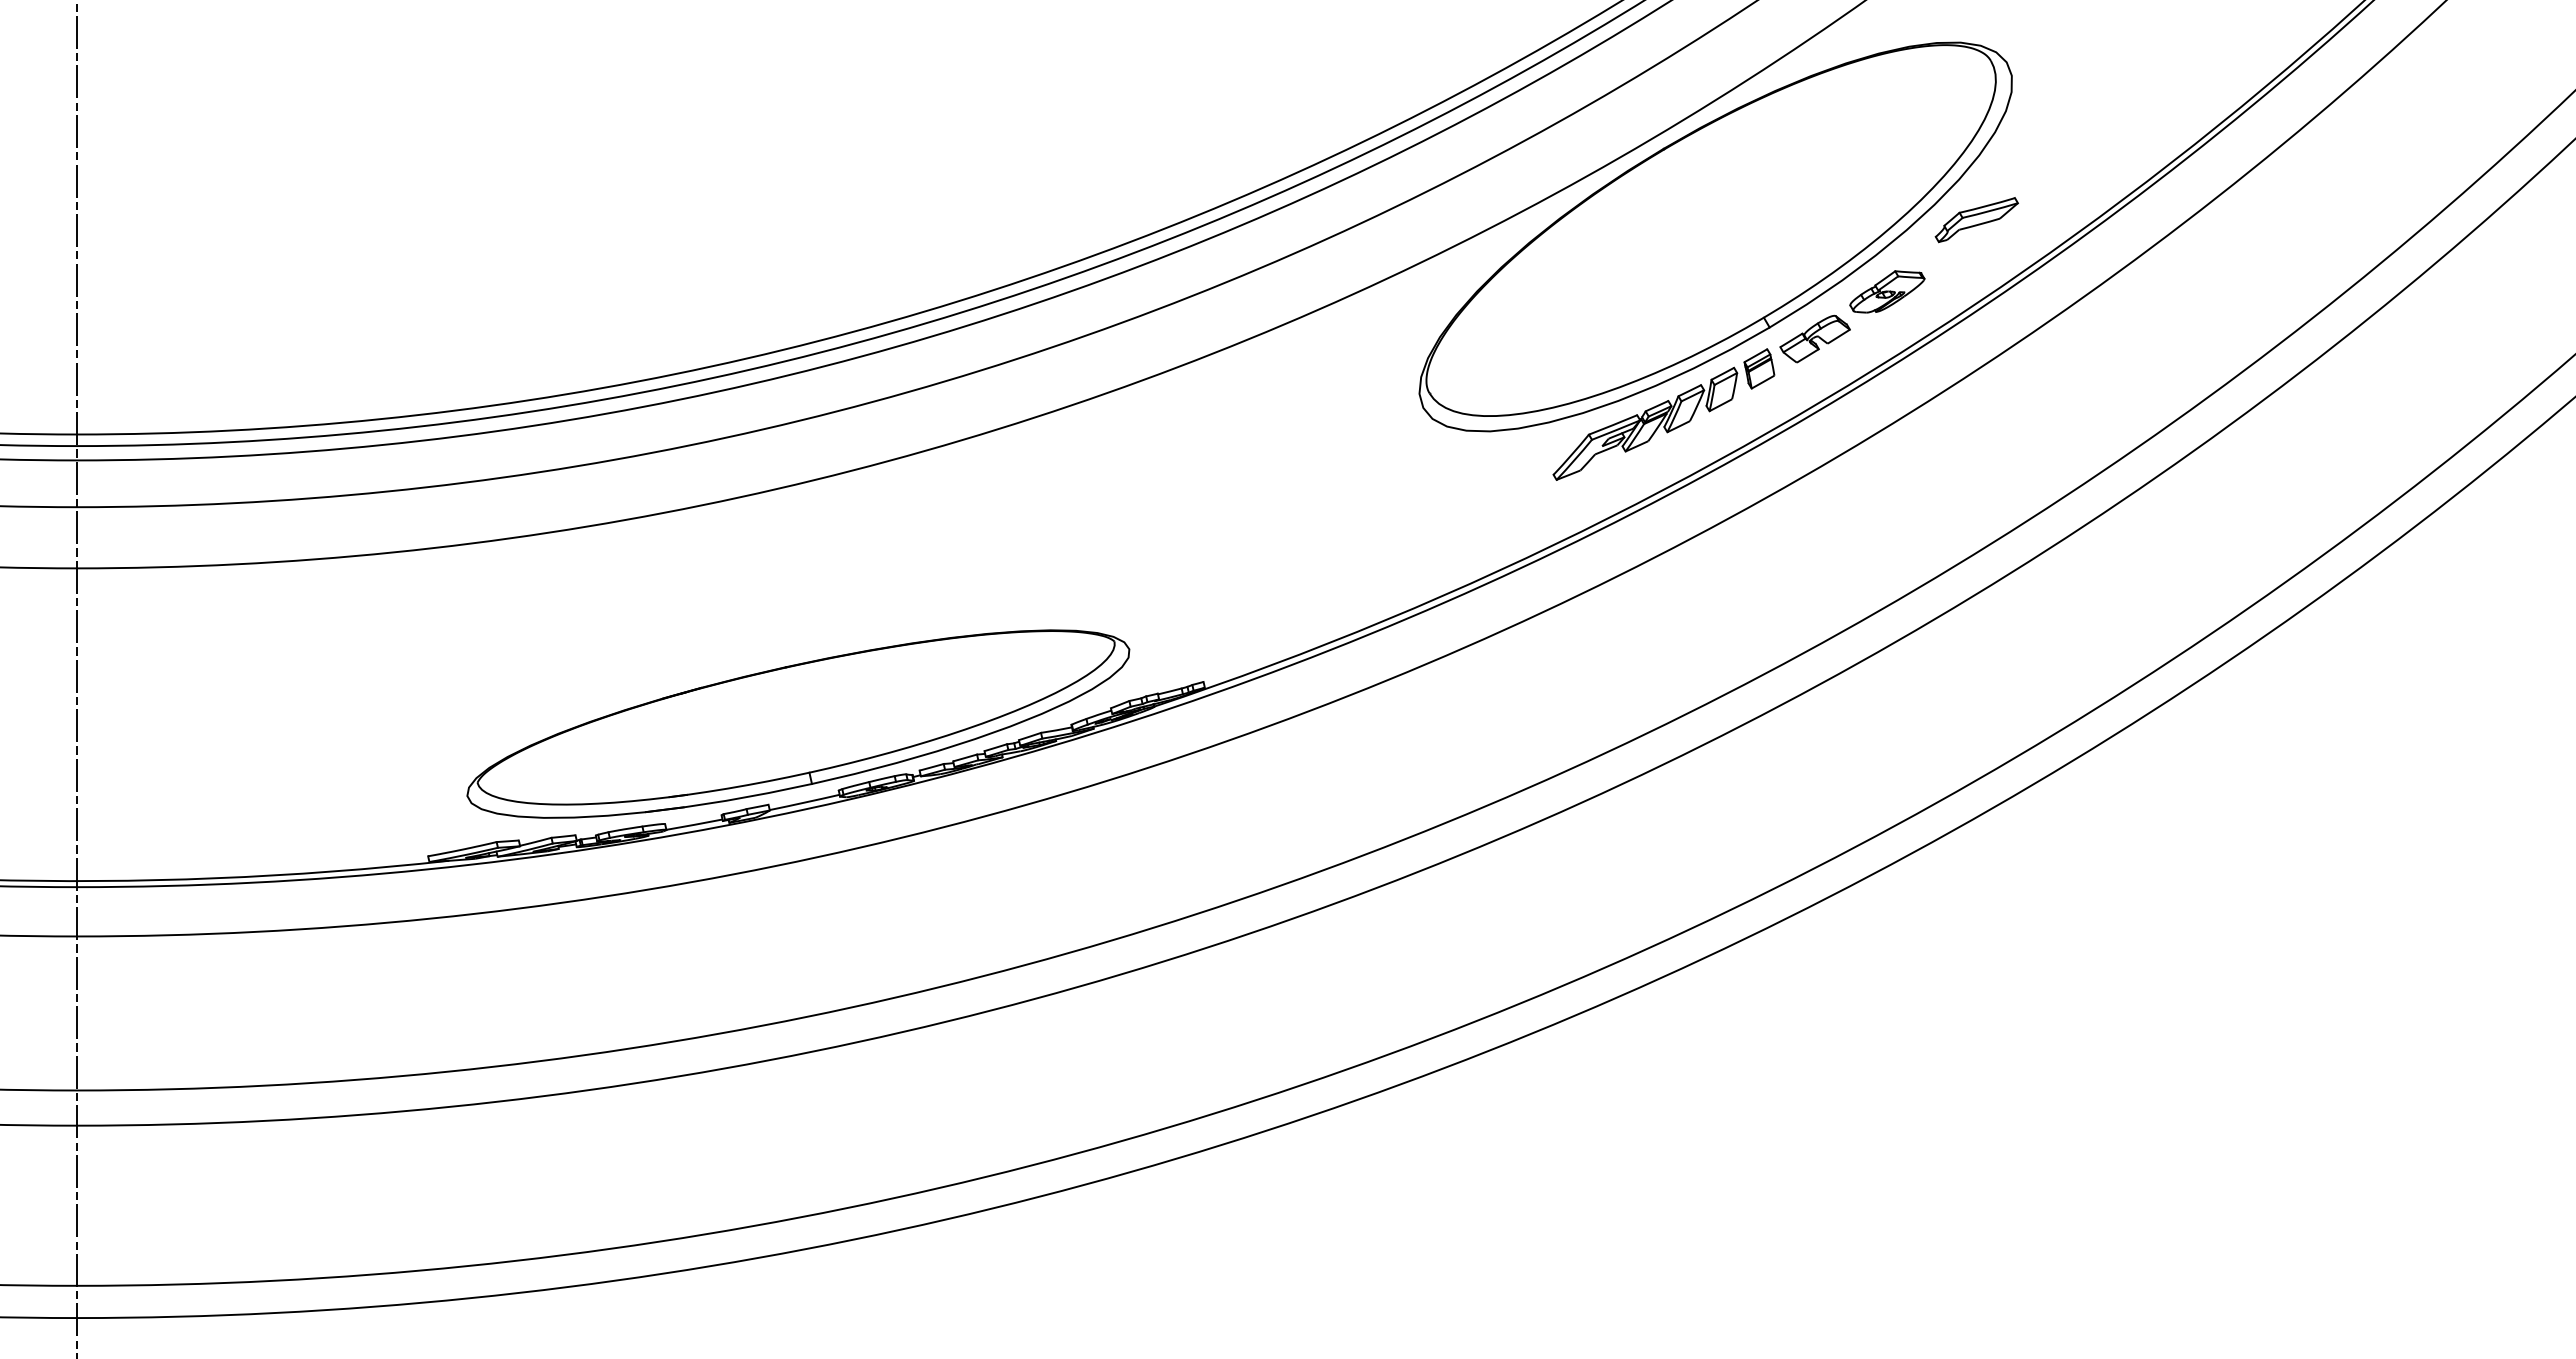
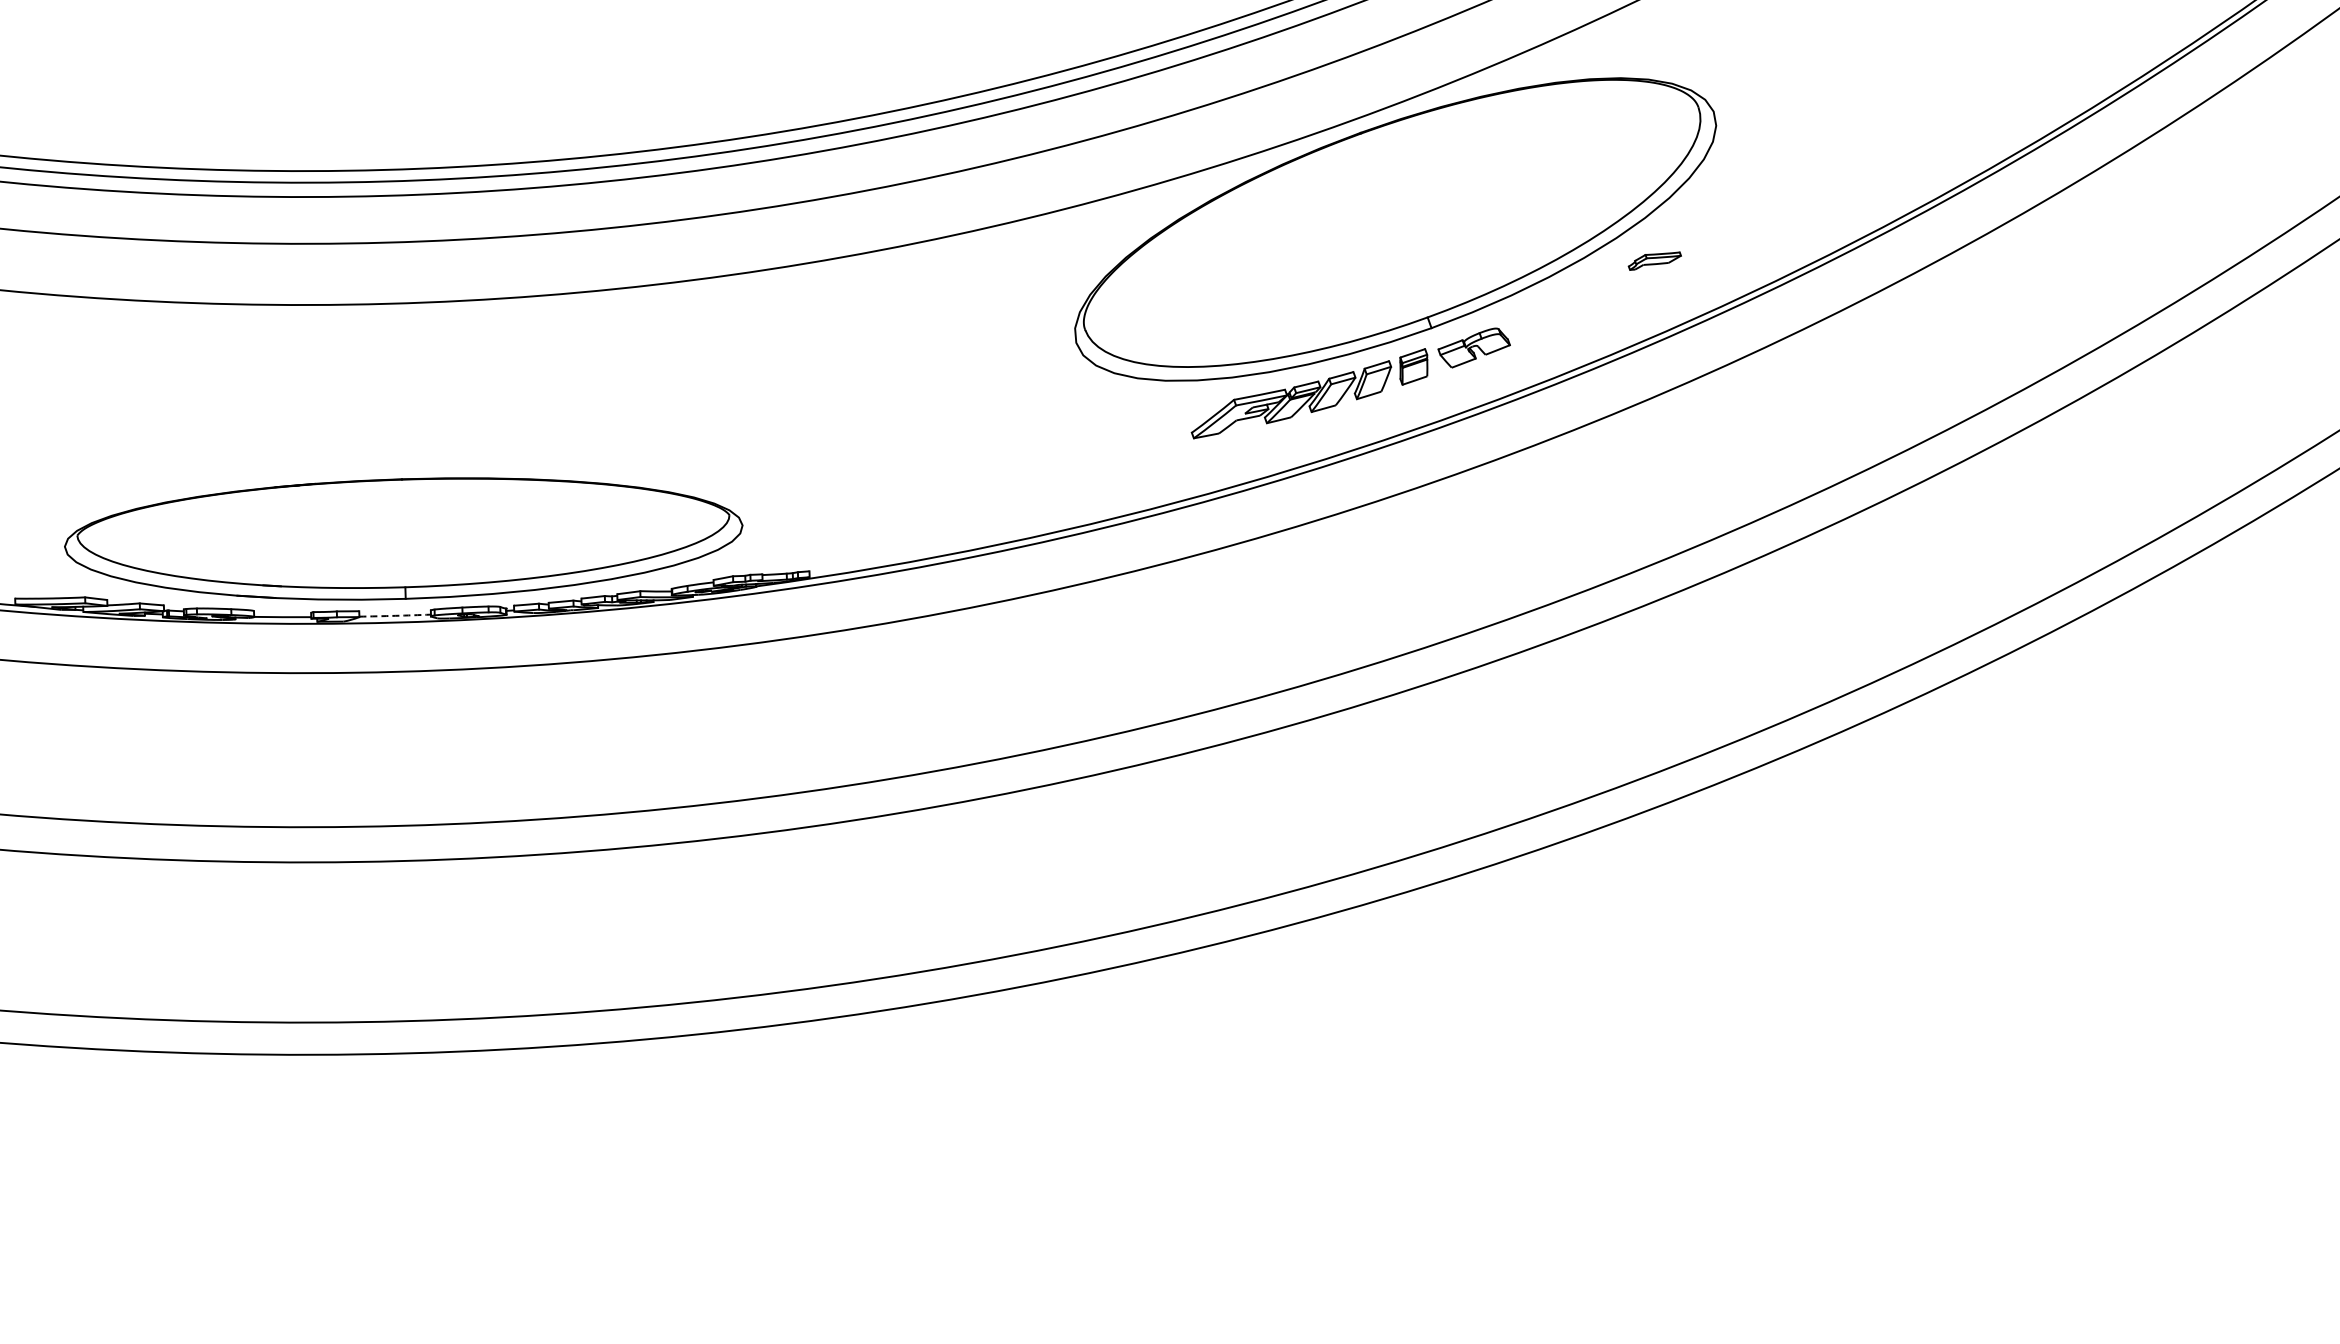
part: (1976, 220) -> (1654, 261), size x0.6
part: (1887, 291) -> (1554, 314), removed
arc: (804, 802) -> (394, 615), solid -> dashed

